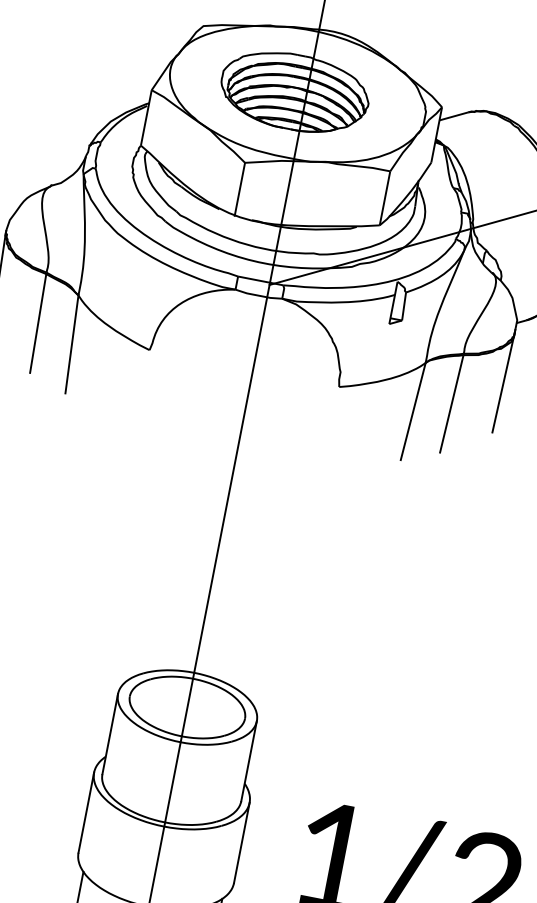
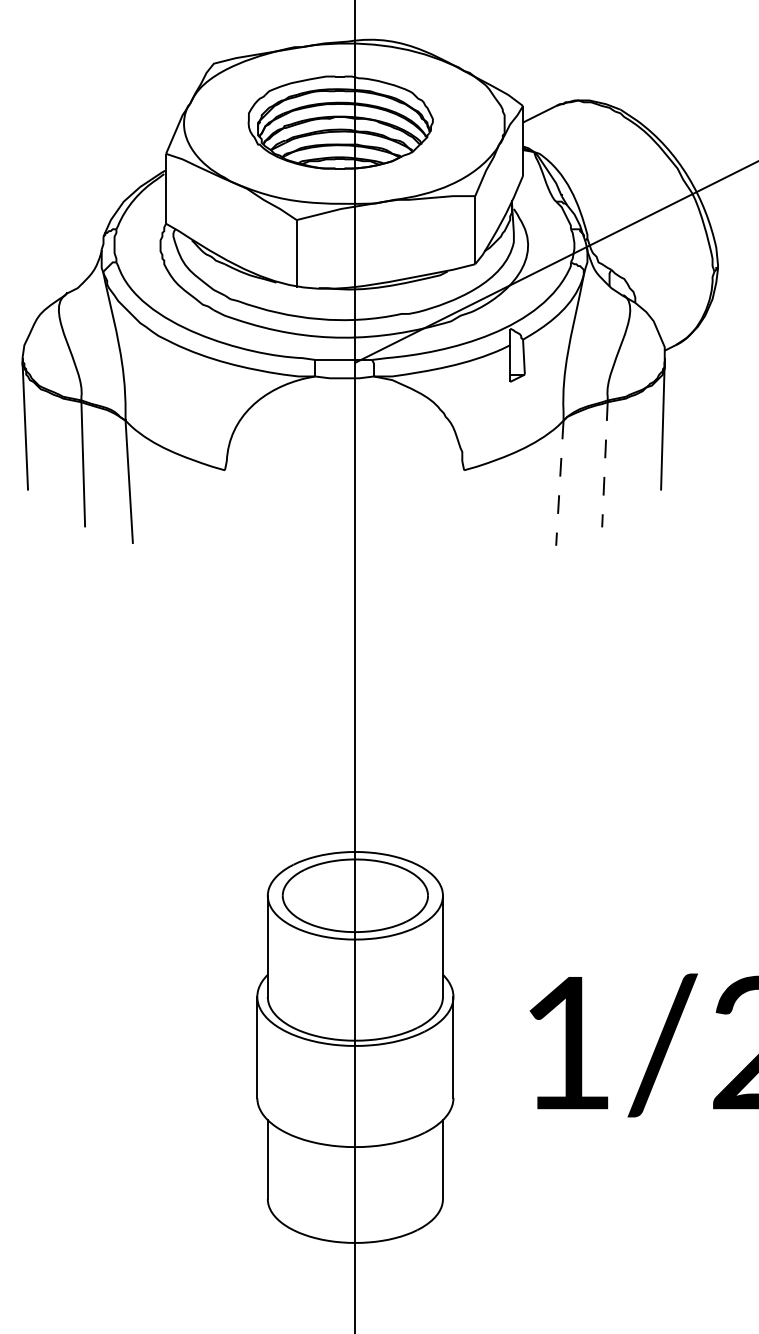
line: (451, 404) -> (604, 464), solid -> dashed
line: (412, 412) -> (559, 483), solid -> dashed

